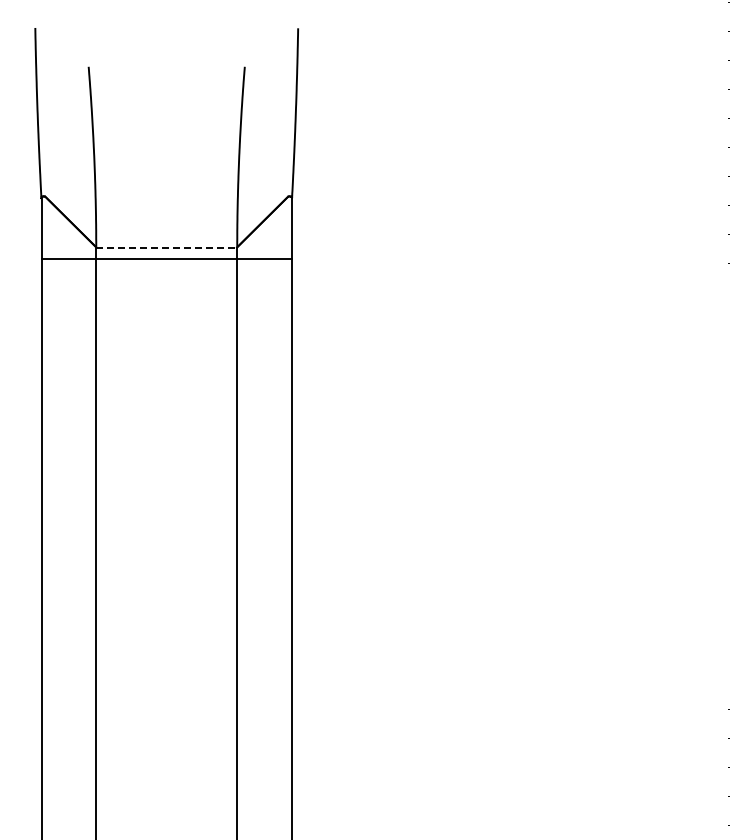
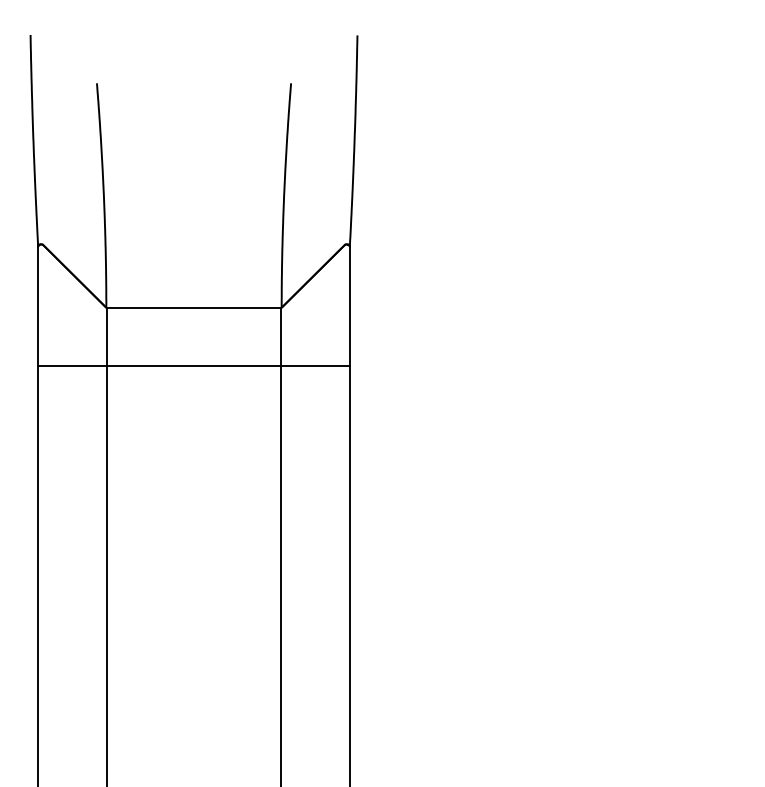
line: (167, 247) -> (194, 308), dashed -> solid
line: (166, 259) -> (193, 366), moved

